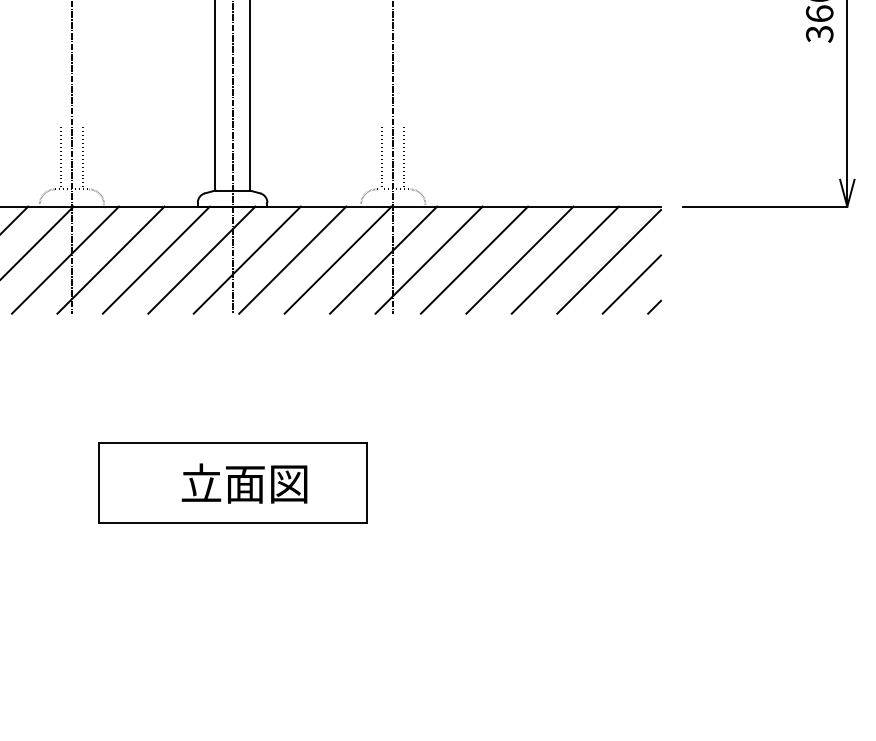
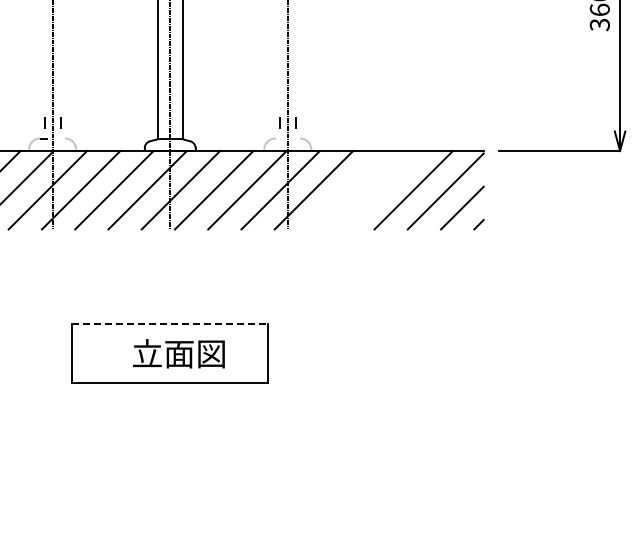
line: (474, 260) -> (347, 190), removed
line: (519, 260) -> (380, 190), removed
line: (233, 443) -> (170, 324), solid -> dashed

